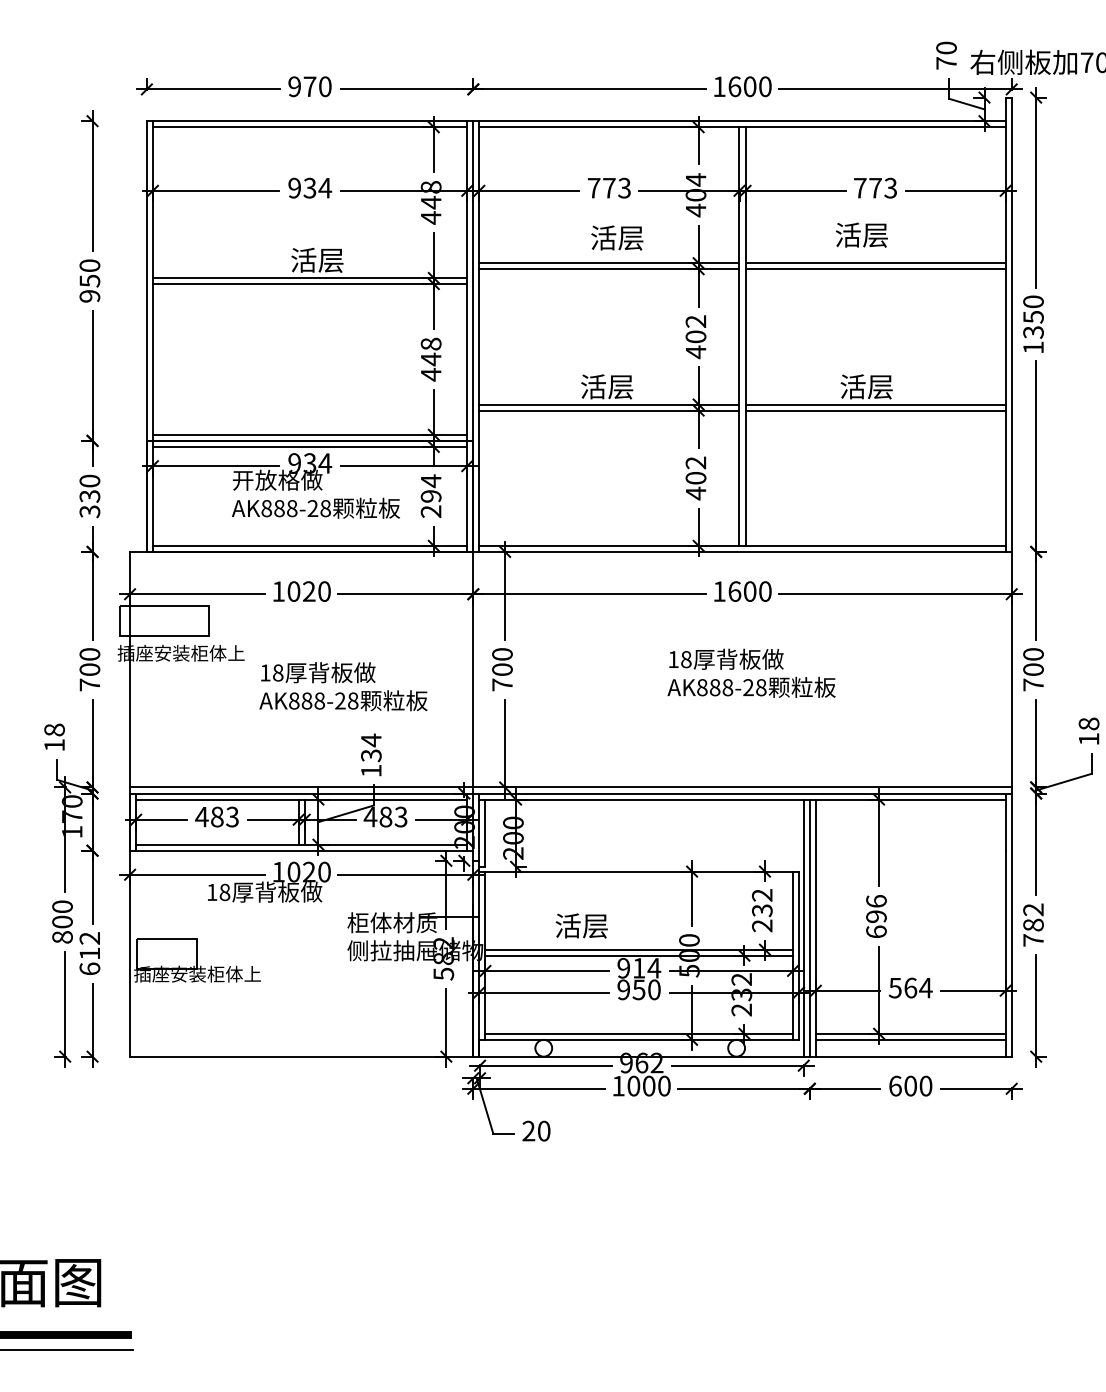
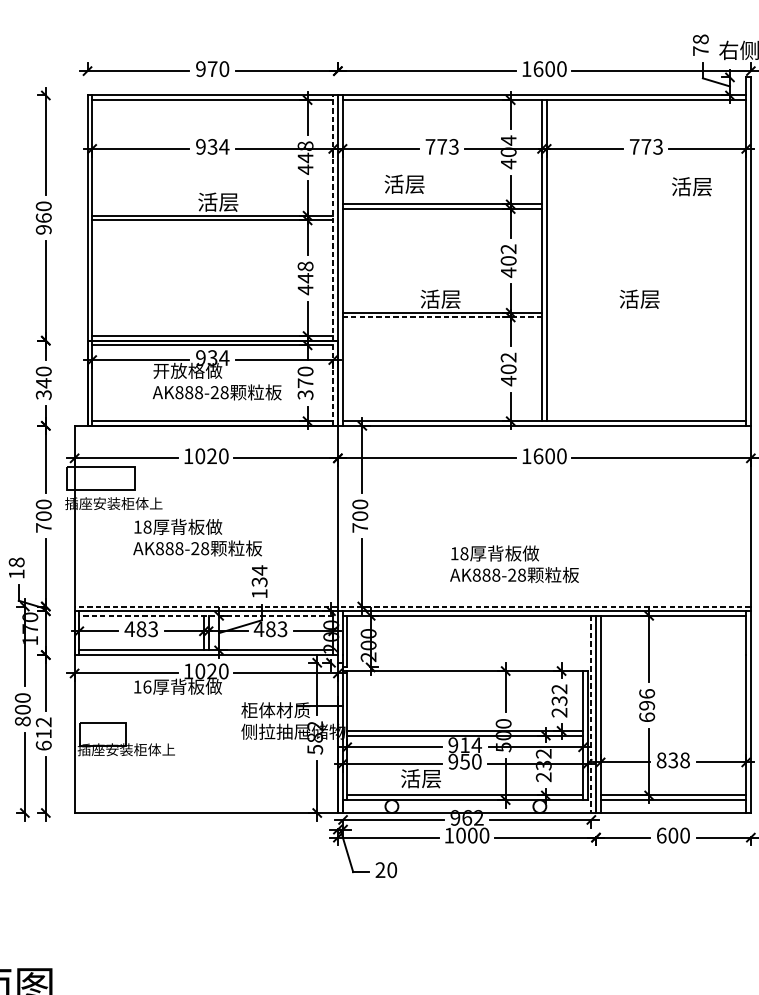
text: (946, 47) -> (700, 38), 70 -> 78
text: (861, 234) -> (691, 186), moved
text: (617, 237) -> (404, 183), moved
line: (875, 263) -> (646, 204), removed
line: (875, 269) -> (646, 209), removed
text: (89, 280) -> (43, 217), 950 -> 960
line: (467, 336) -> (333, 260), solid -> dashed
line: (875, 404) -> (646, 312), removed
line: (608, 410) -> (441, 317), solid -> dashed
line: (875, 410) -> (646, 317), removed
text: (89, 496) -> (43, 383), 330 -> 340
text: (430, 496) -> (305, 383), 294 -> 370
text: (751, 672) -> (514, 563), moved
text: (343, 686) -> (197, 537), moved
line: (570, 787) -> (412, 606), solid -> dashed
line: (301, 799) -> (206, 615), solid -> dashed
text: (224, 891) -> (147, 686), 18 -> 16
text: (581, 925) -> (420, 778), moved
line: (803, 928) -> (591, 714), solid -> dashed
text: (910, 987) -> (673, 759), 564 -> 838

